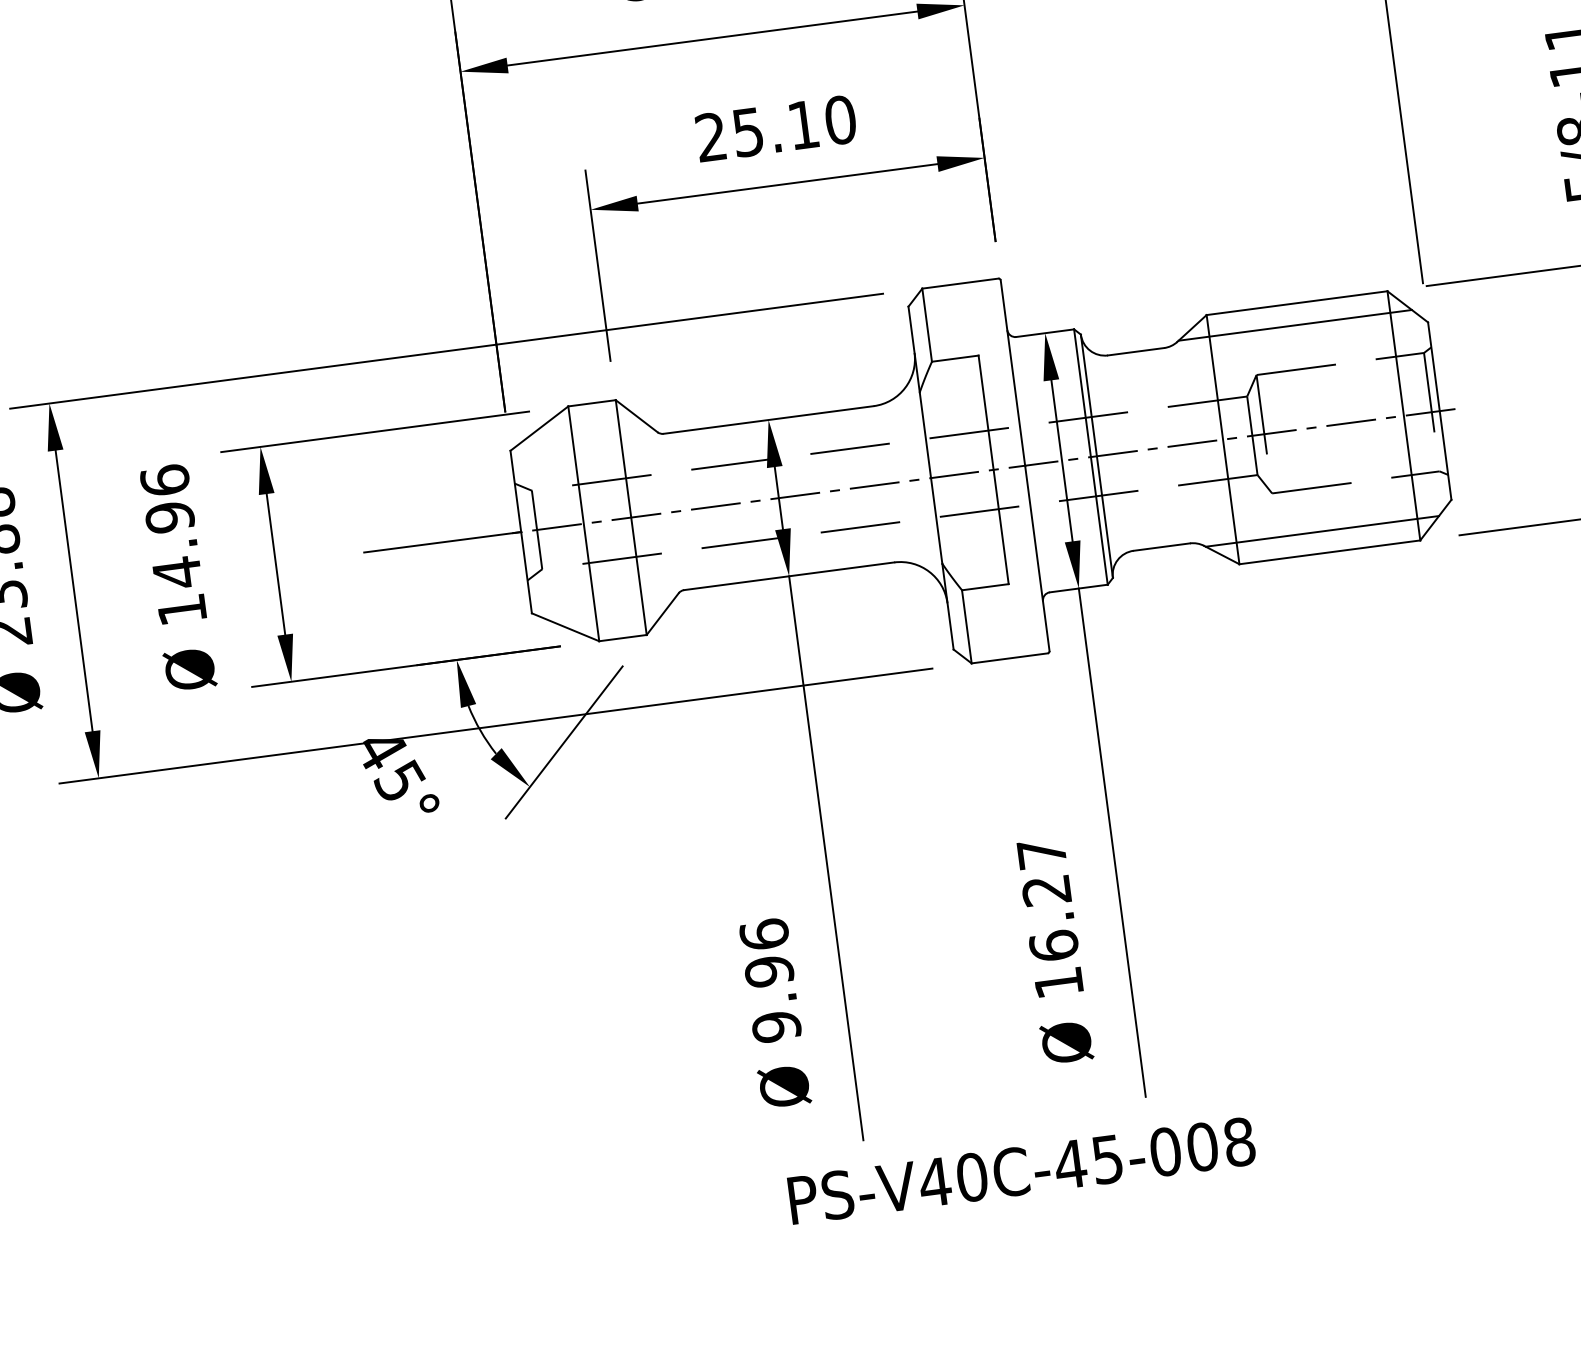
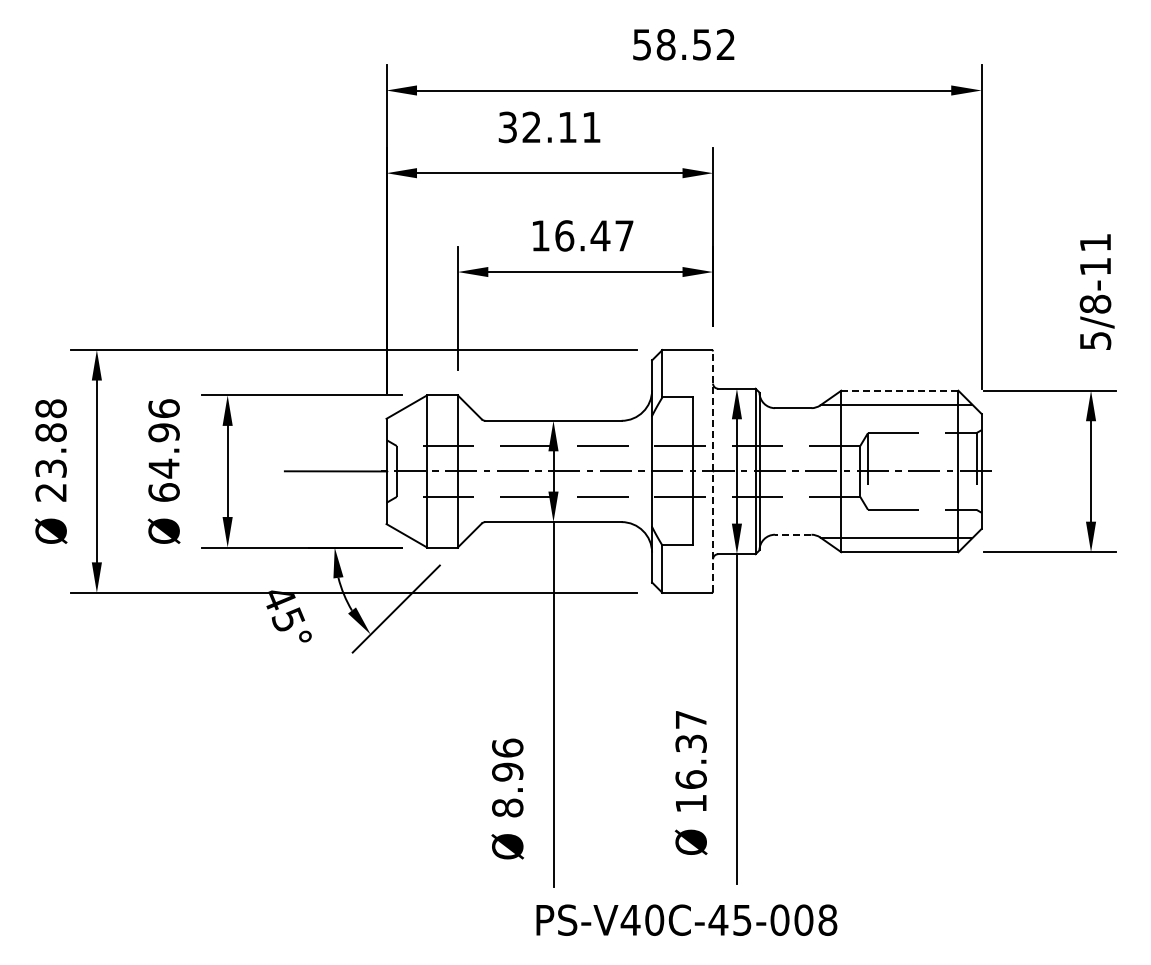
text: (775, 128) -> (582, 235), 25.10 -> 16.47
line: (1296, 302) -> (899, 390), solid -> dashed
line: (1025, 464) -> (713, 470), solid -> dashed
line: (1160, 546) -> (792, 534), solid -> dashed
text: (181, 609) -> (163, 492), 14.96 -> 64.96
text: (1045, 890) -> (690, 743), 16.27 -> 16.37
text: (776, 1026) -> (507, 807), 9.96 -> 8.96
text: (1021, 1169) -> (686, 919), moved

